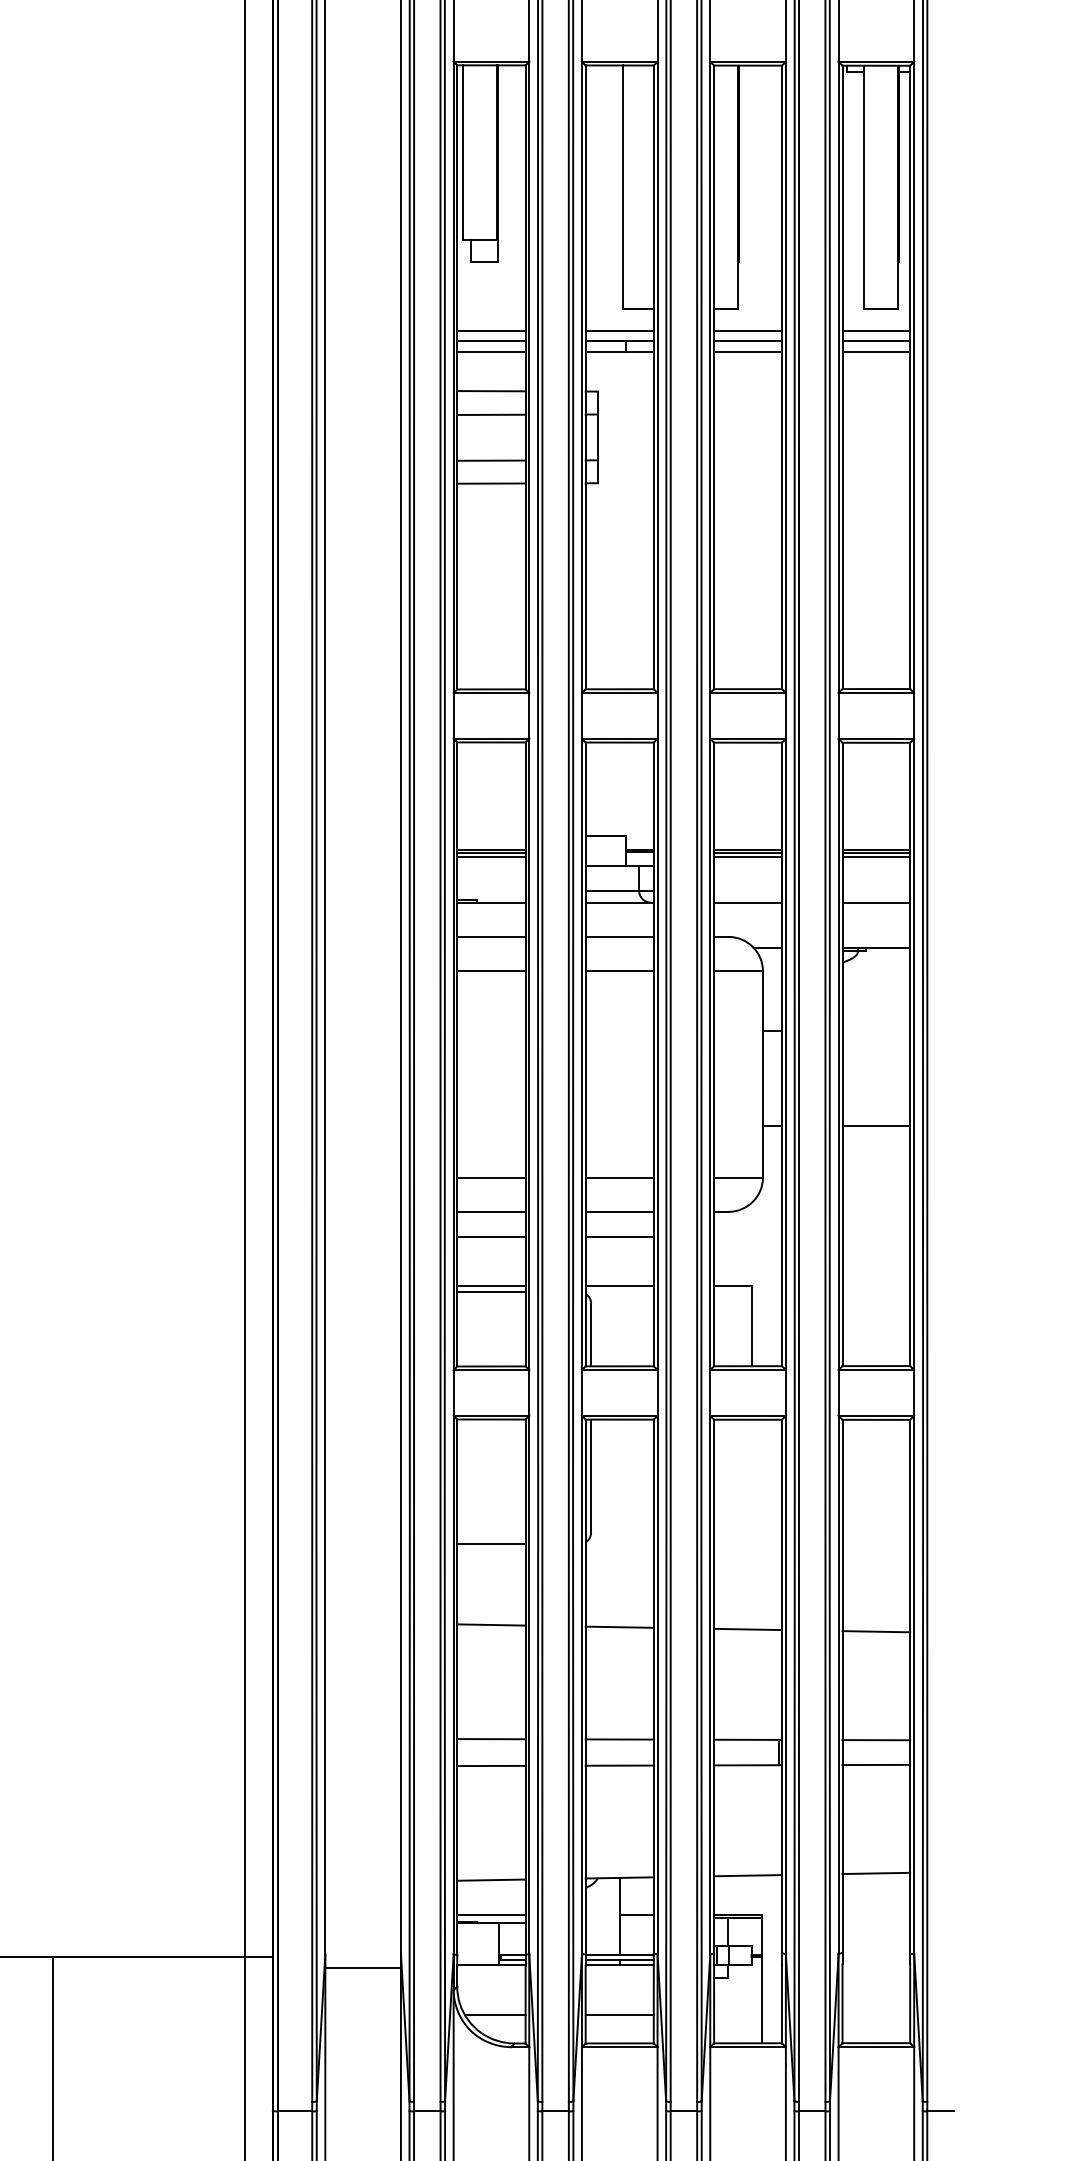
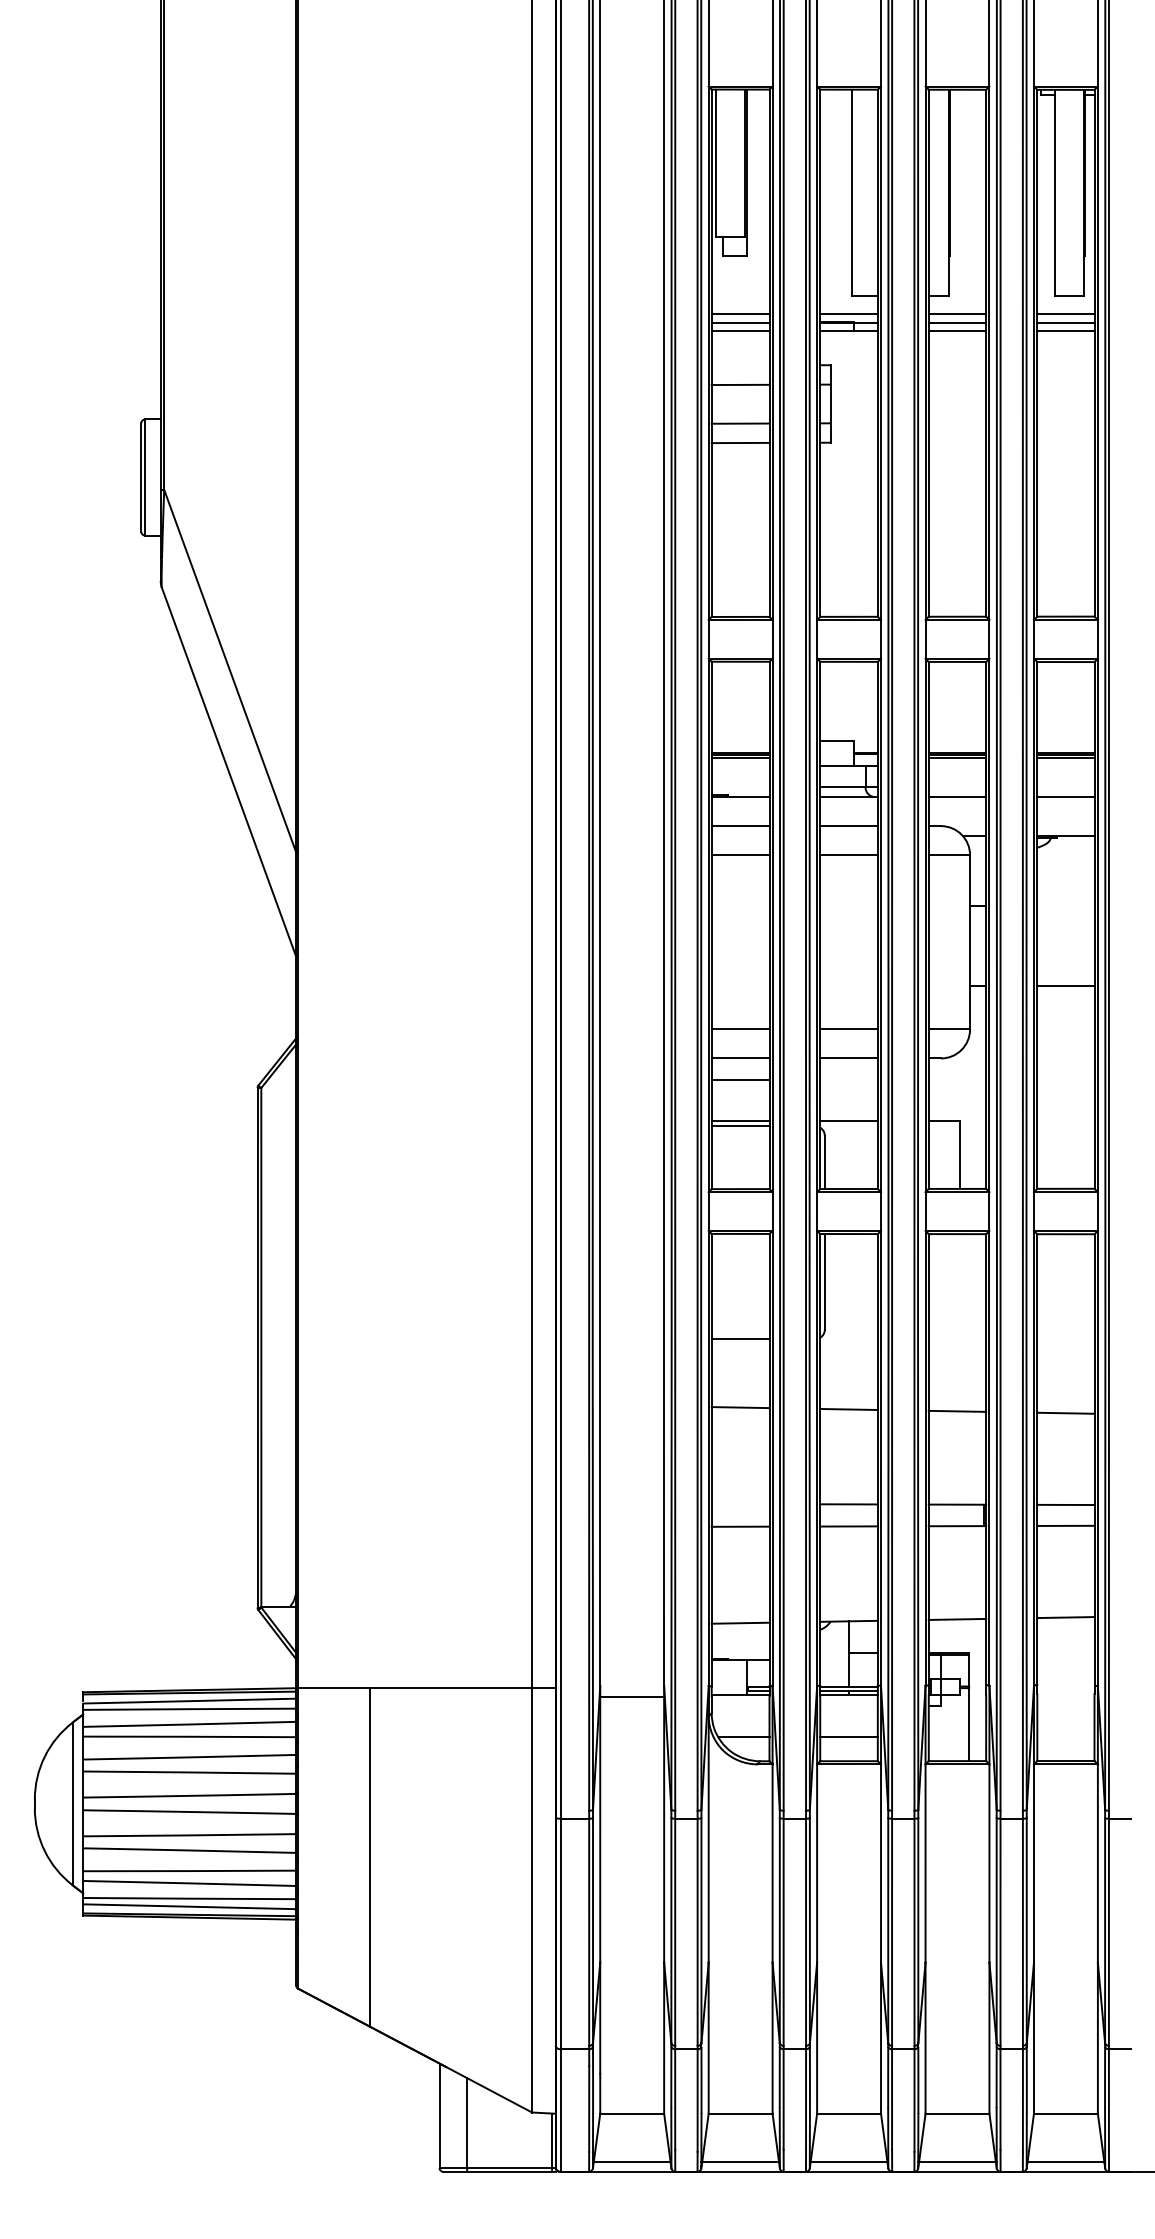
line: (491, 390) -> (740, 364), removed
line: (619, 1236) -> (848, 1079), removed
line: (491, 1739) -> (740, 1504), removed
line: (491, 1914) -> (740, 1652), removed

